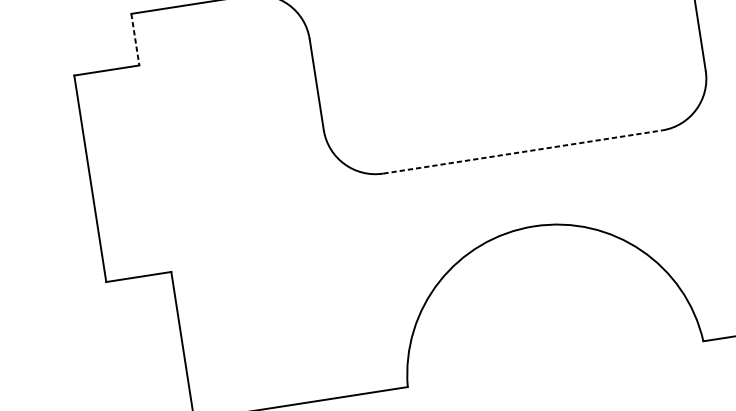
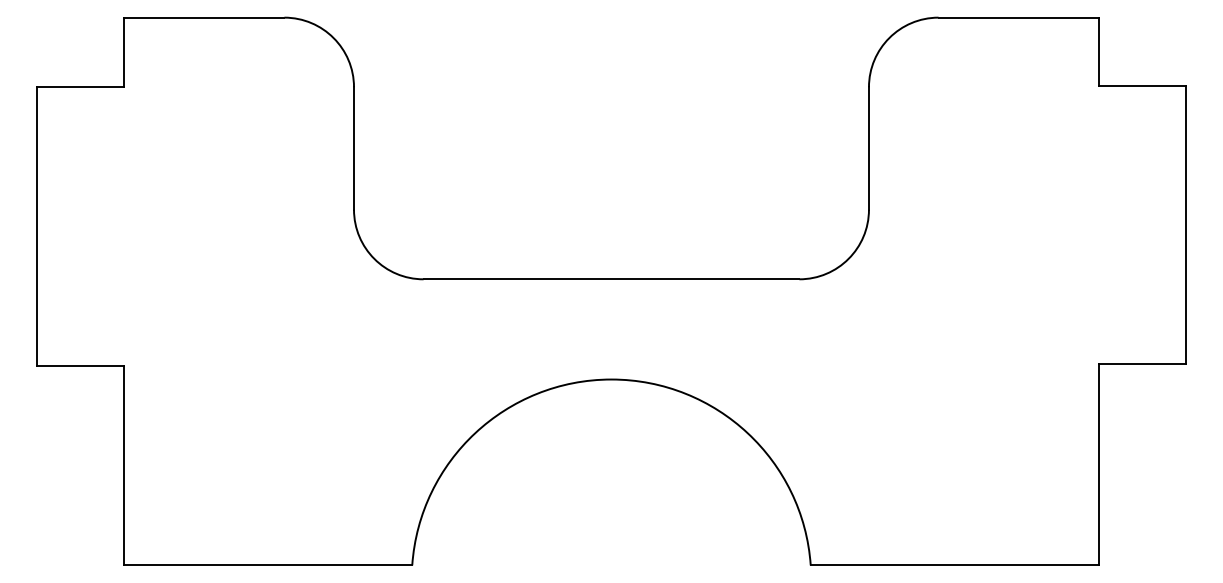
line: (135, 39) -> (124, 52), dashed -> solid
line: (522, 152) -> (611, 279), dashed -> solid

